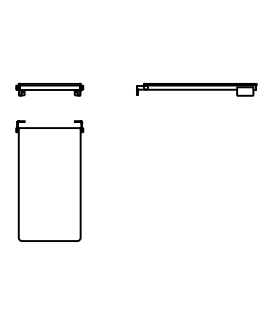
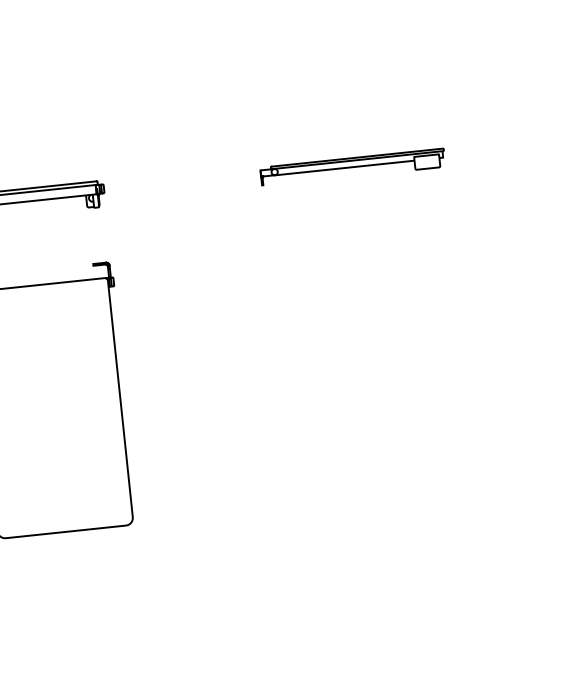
part: (196, 89) -> (352, 166), size x0.7

